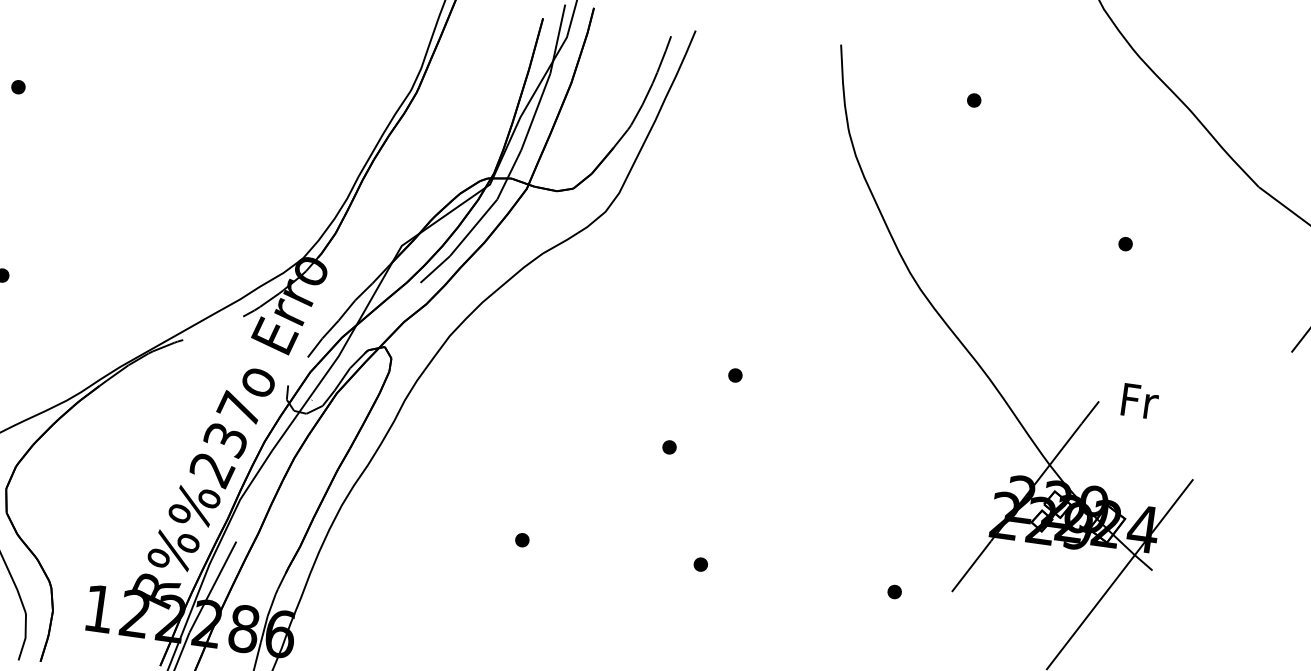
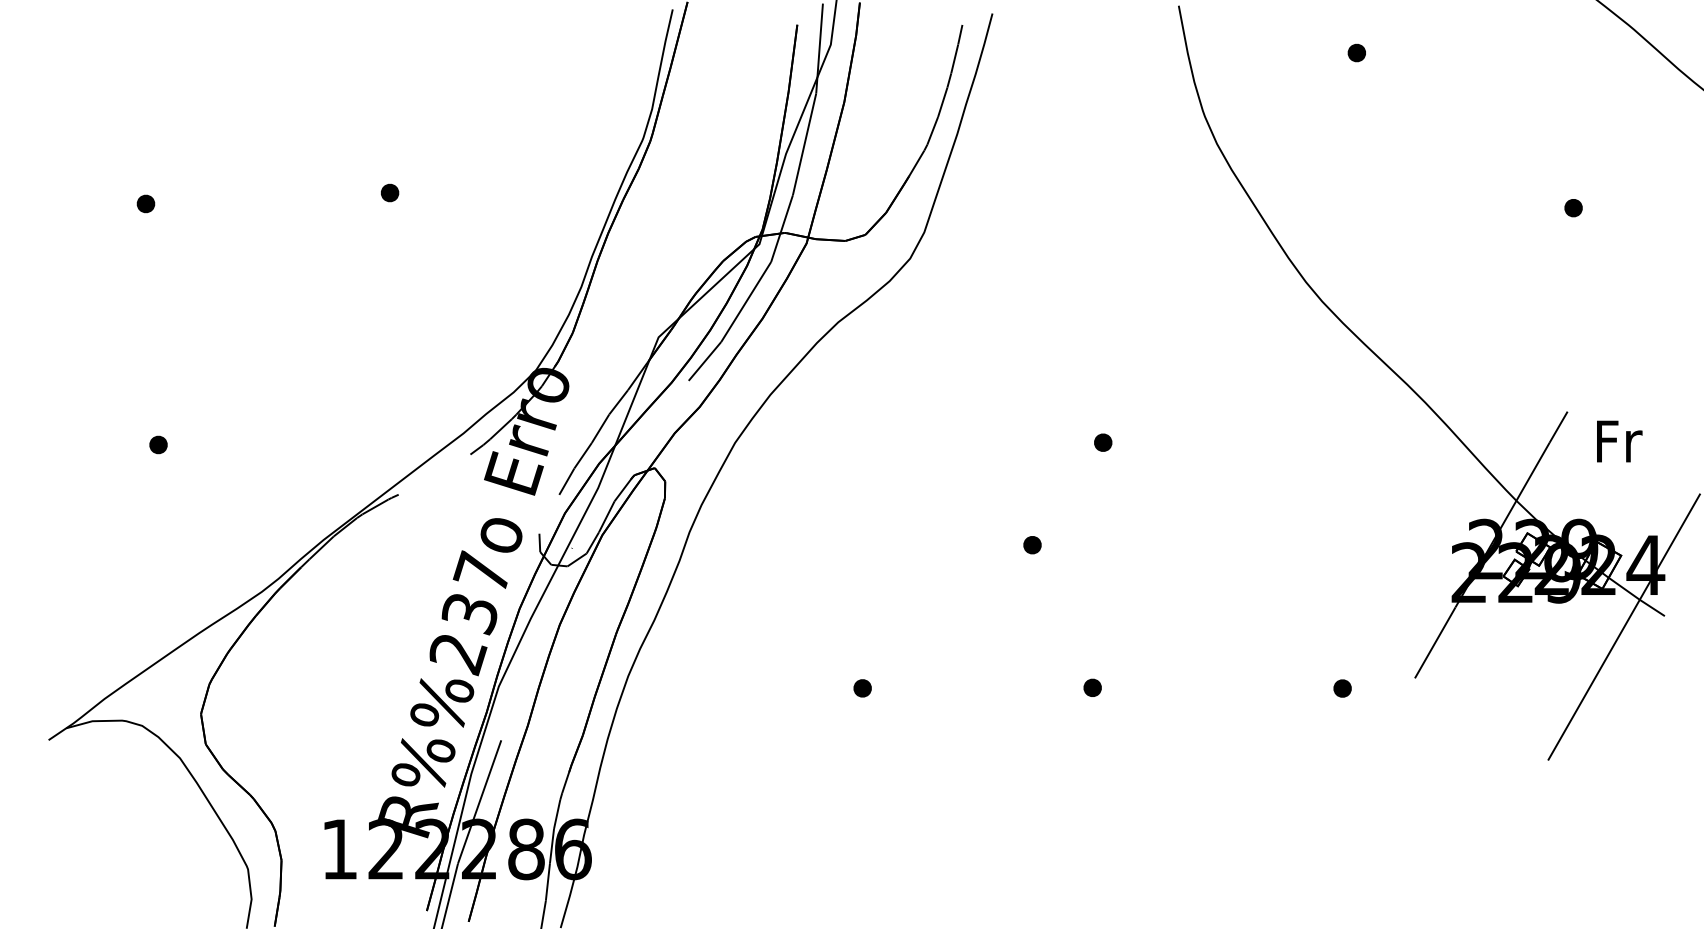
part: (209, 104) -> (390, 192), added
text: (1140, 401) -> (1619, 441), moved

